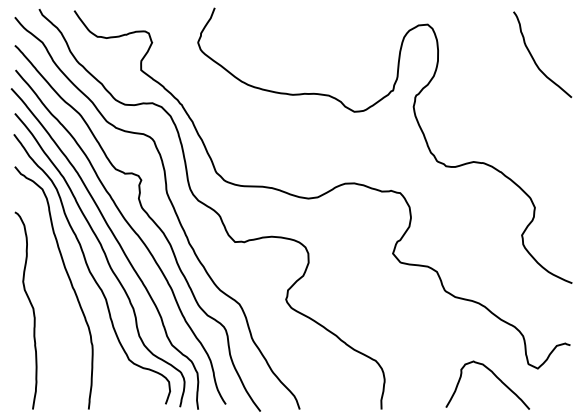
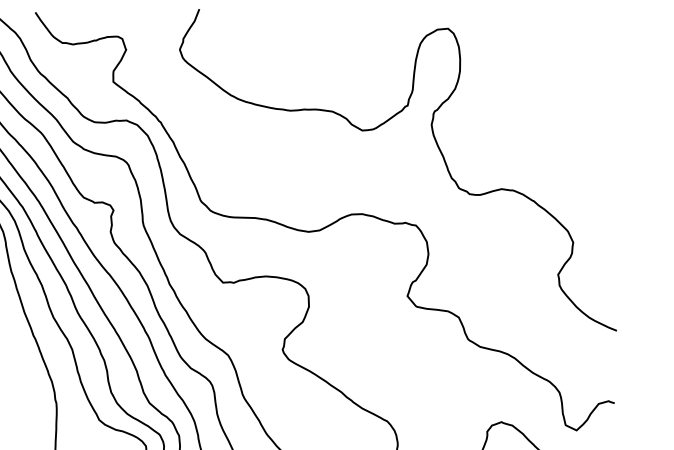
curve: (535, 60) -> (573, 70), removed

